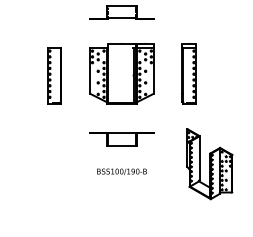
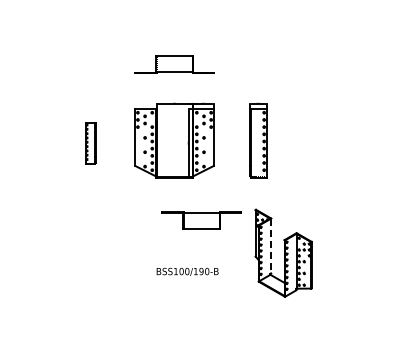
part: (54, 75) -> (90, 143), size x0.6
part: (121, 139) -> (201, 220), moved
line: (199, 158) -> (271, 246), solid -> dashed
text: (121, 171) -> (187, 271), moved

